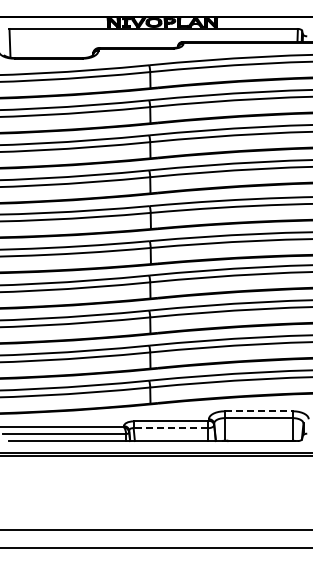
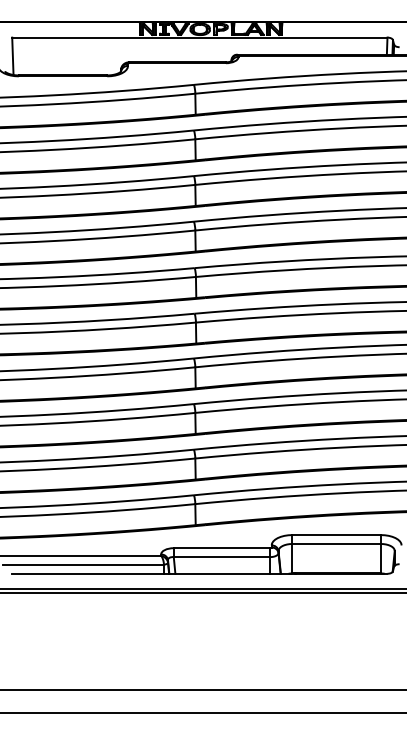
line: (258, 411) -> (336, 535), dashed -> solid
line: (170, 428) -> (221, 557), dashed -> solid

